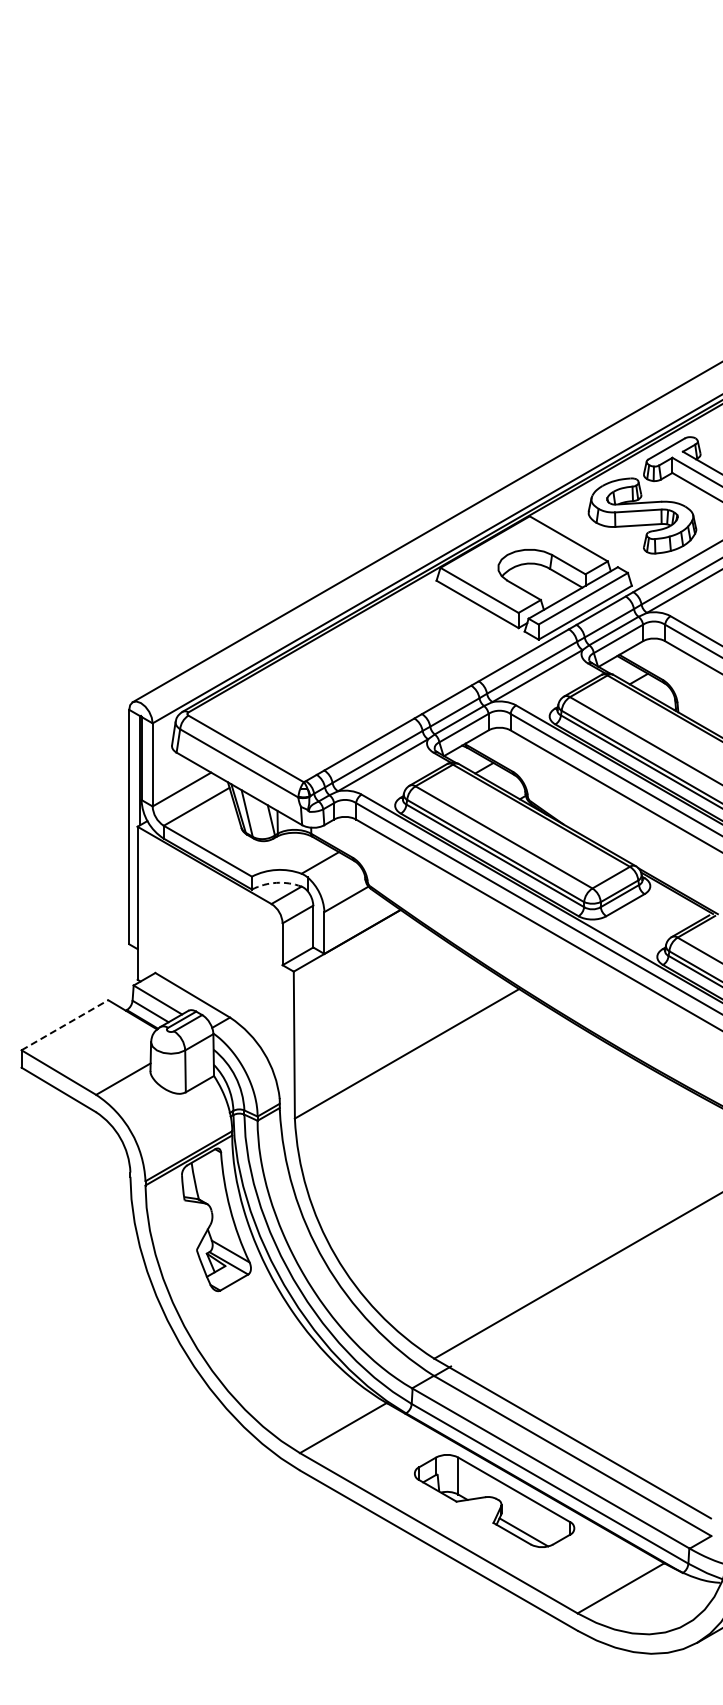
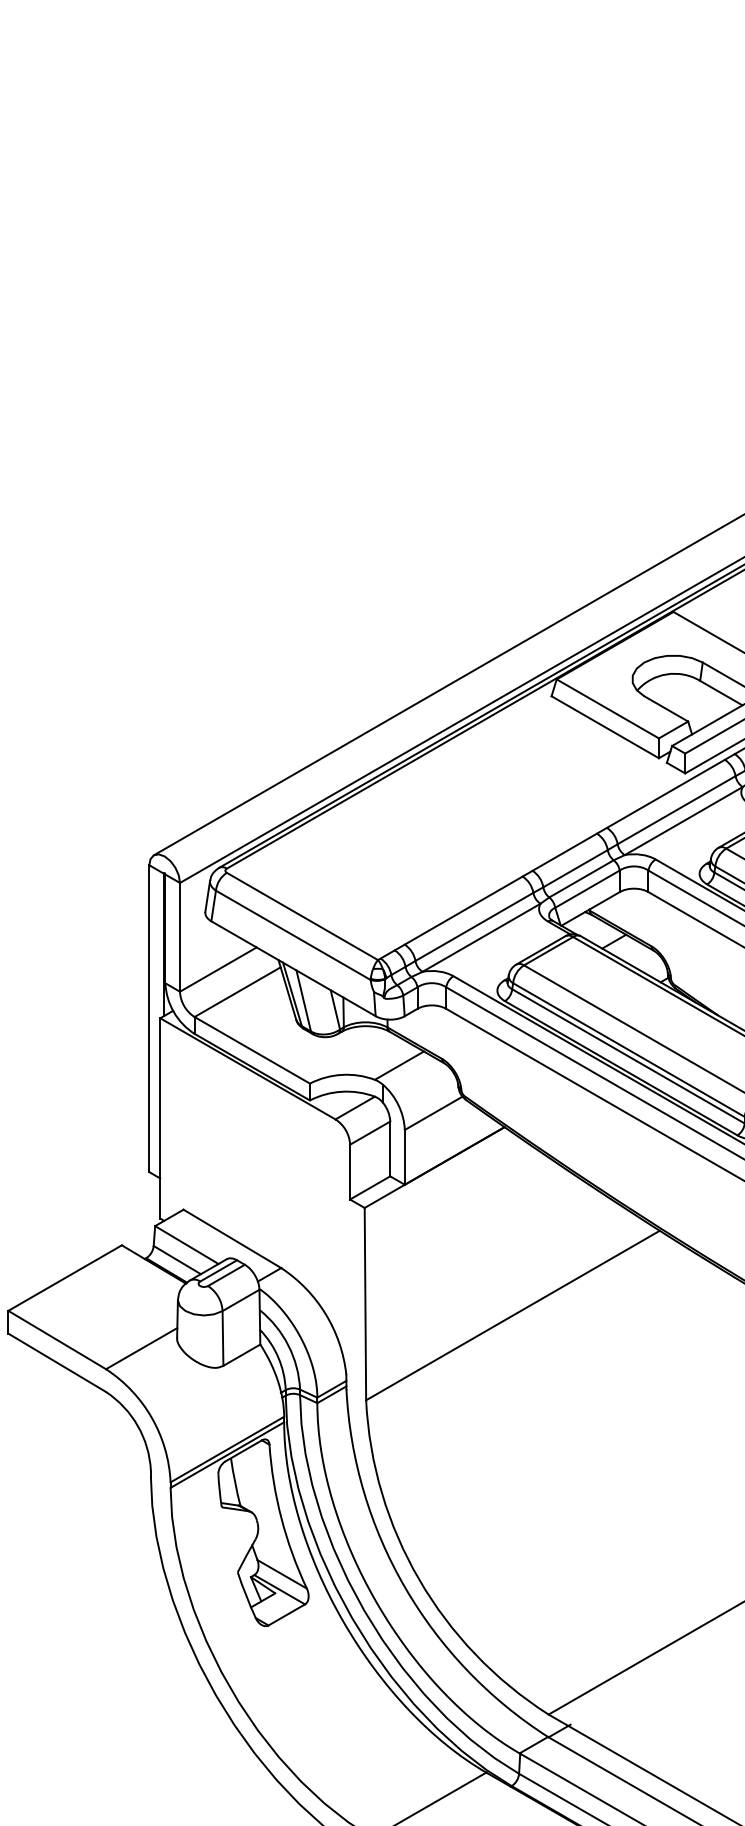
arc: (276, 882) -> (342, 1091), dashed -> solid
line: (65, 1025) -> (65, 1278), dashed -> solid

